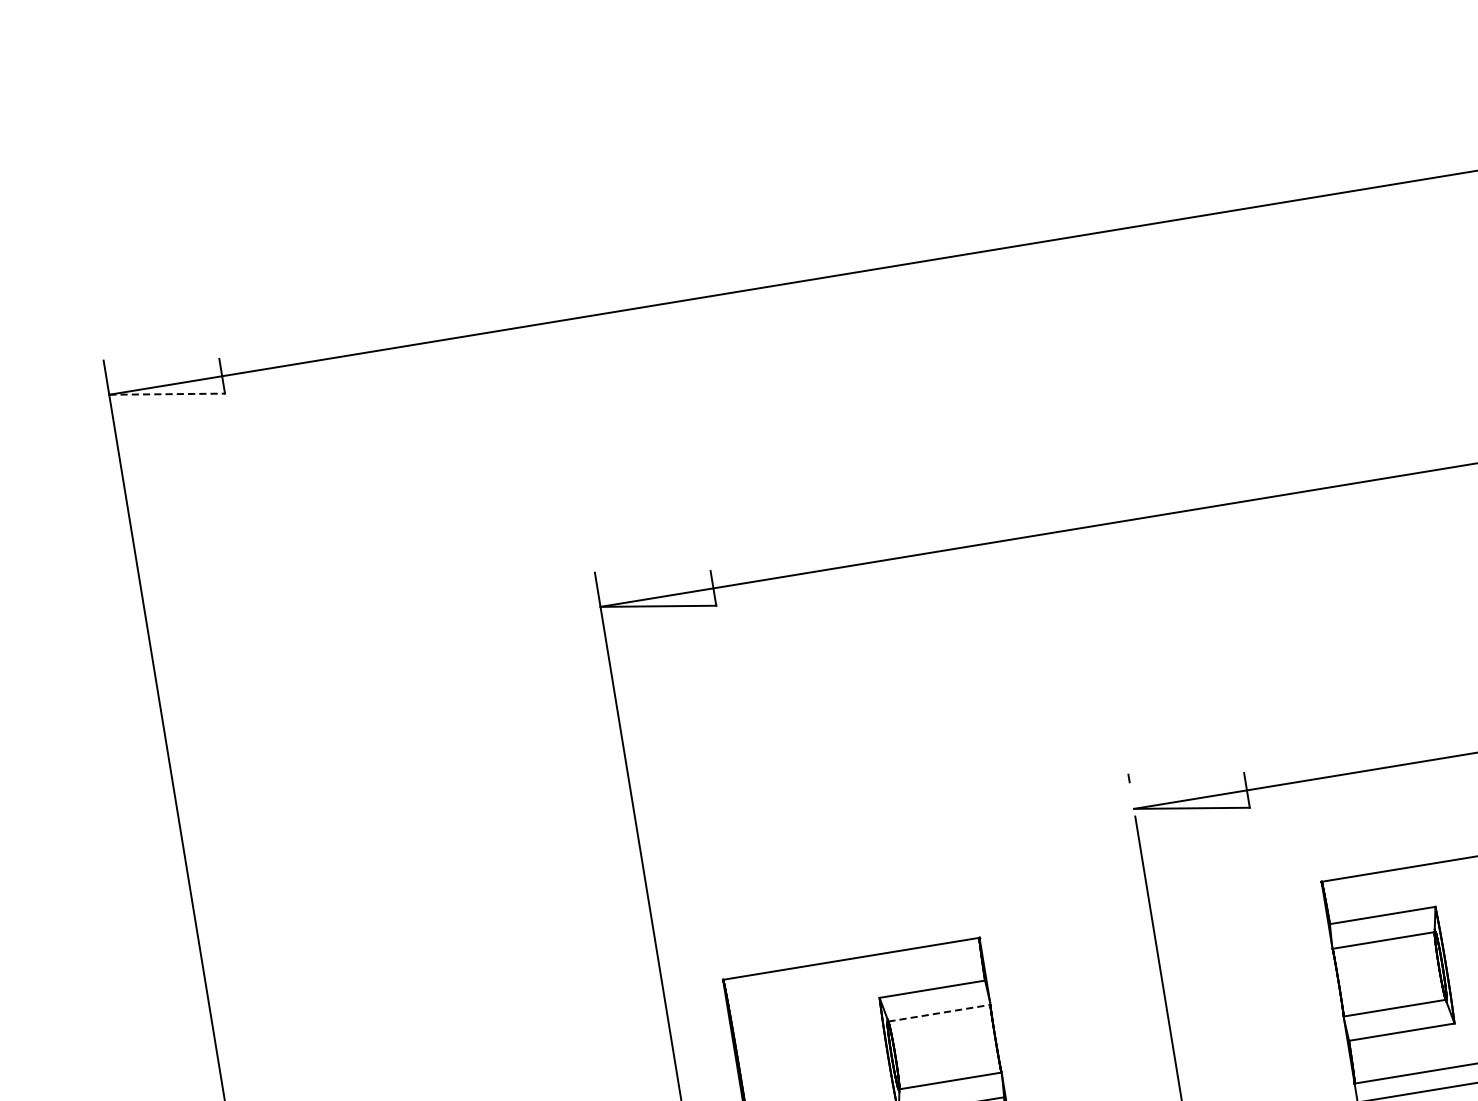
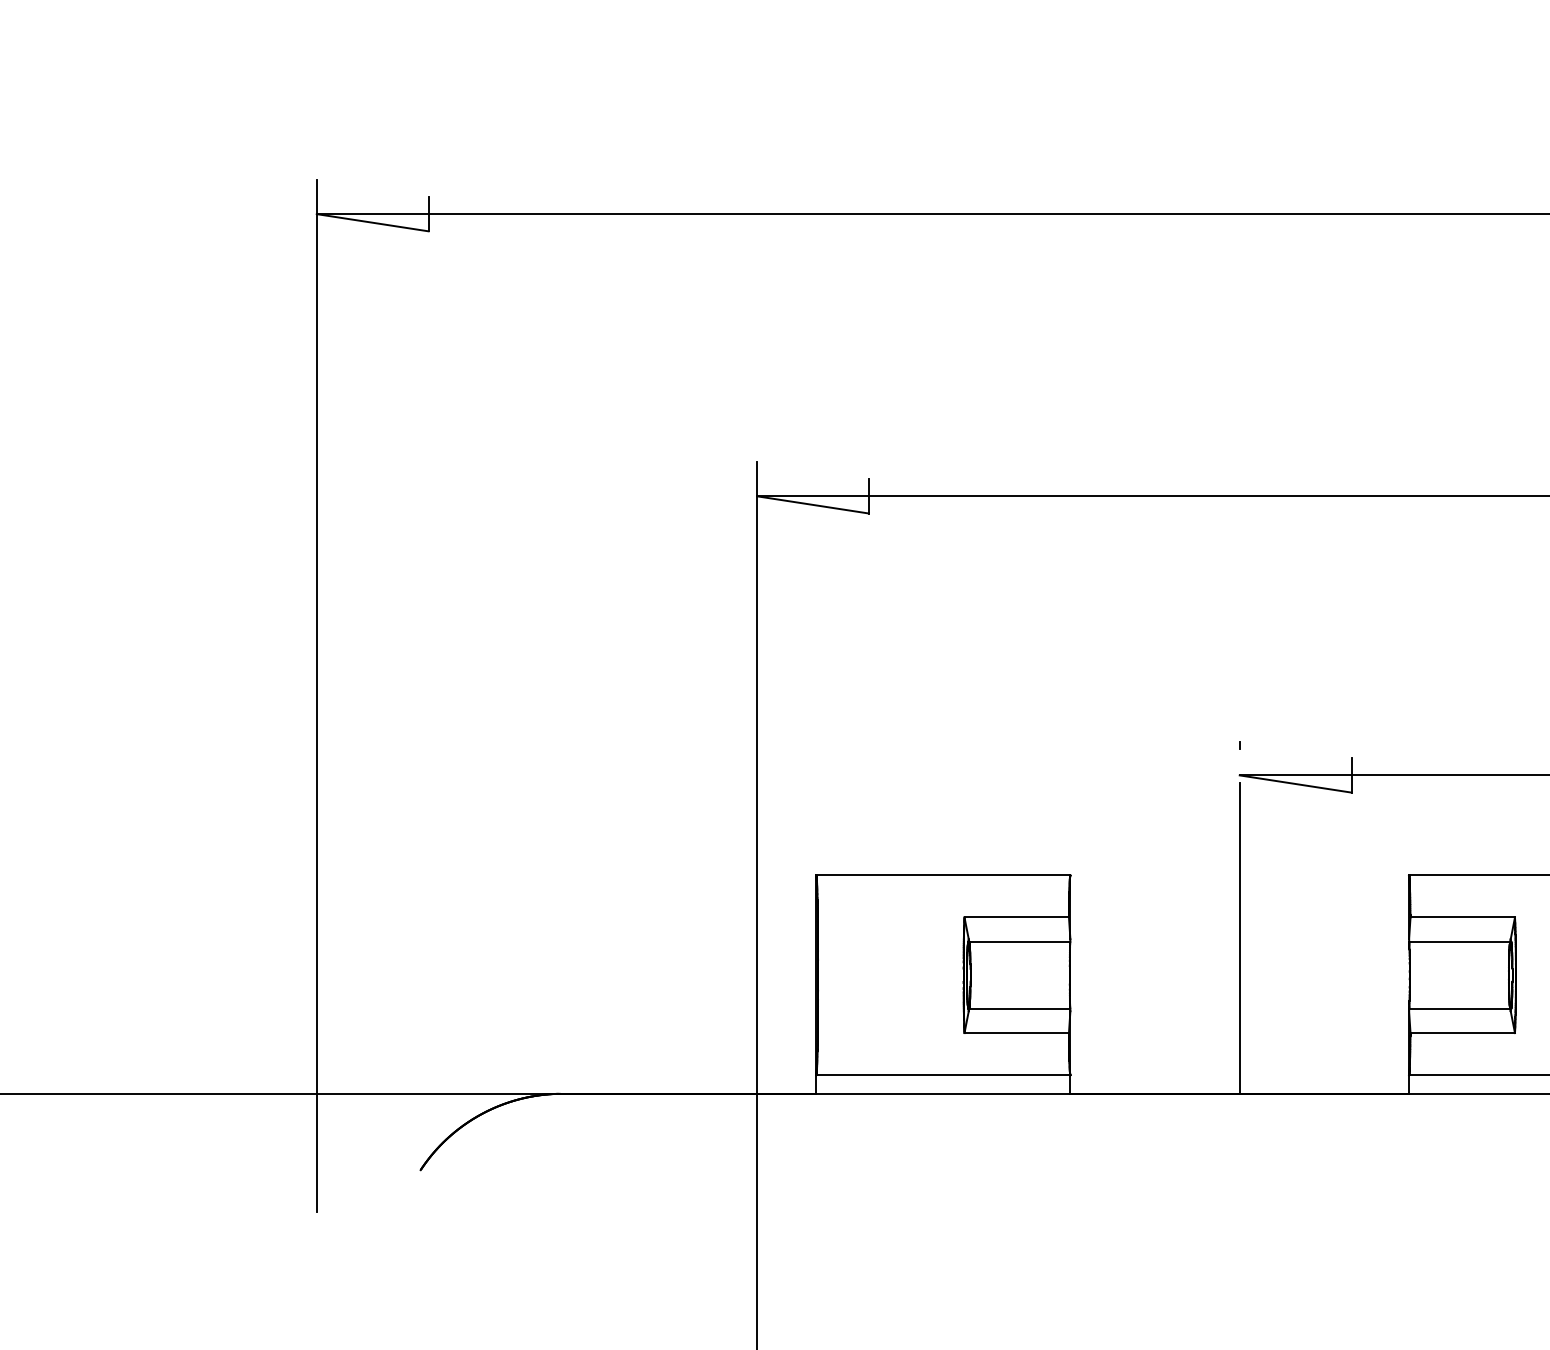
line: (166, 393) -> (372, 222), dashed -> solid
line: (940, 1012) -> (1020, 941), dashed -> solid

